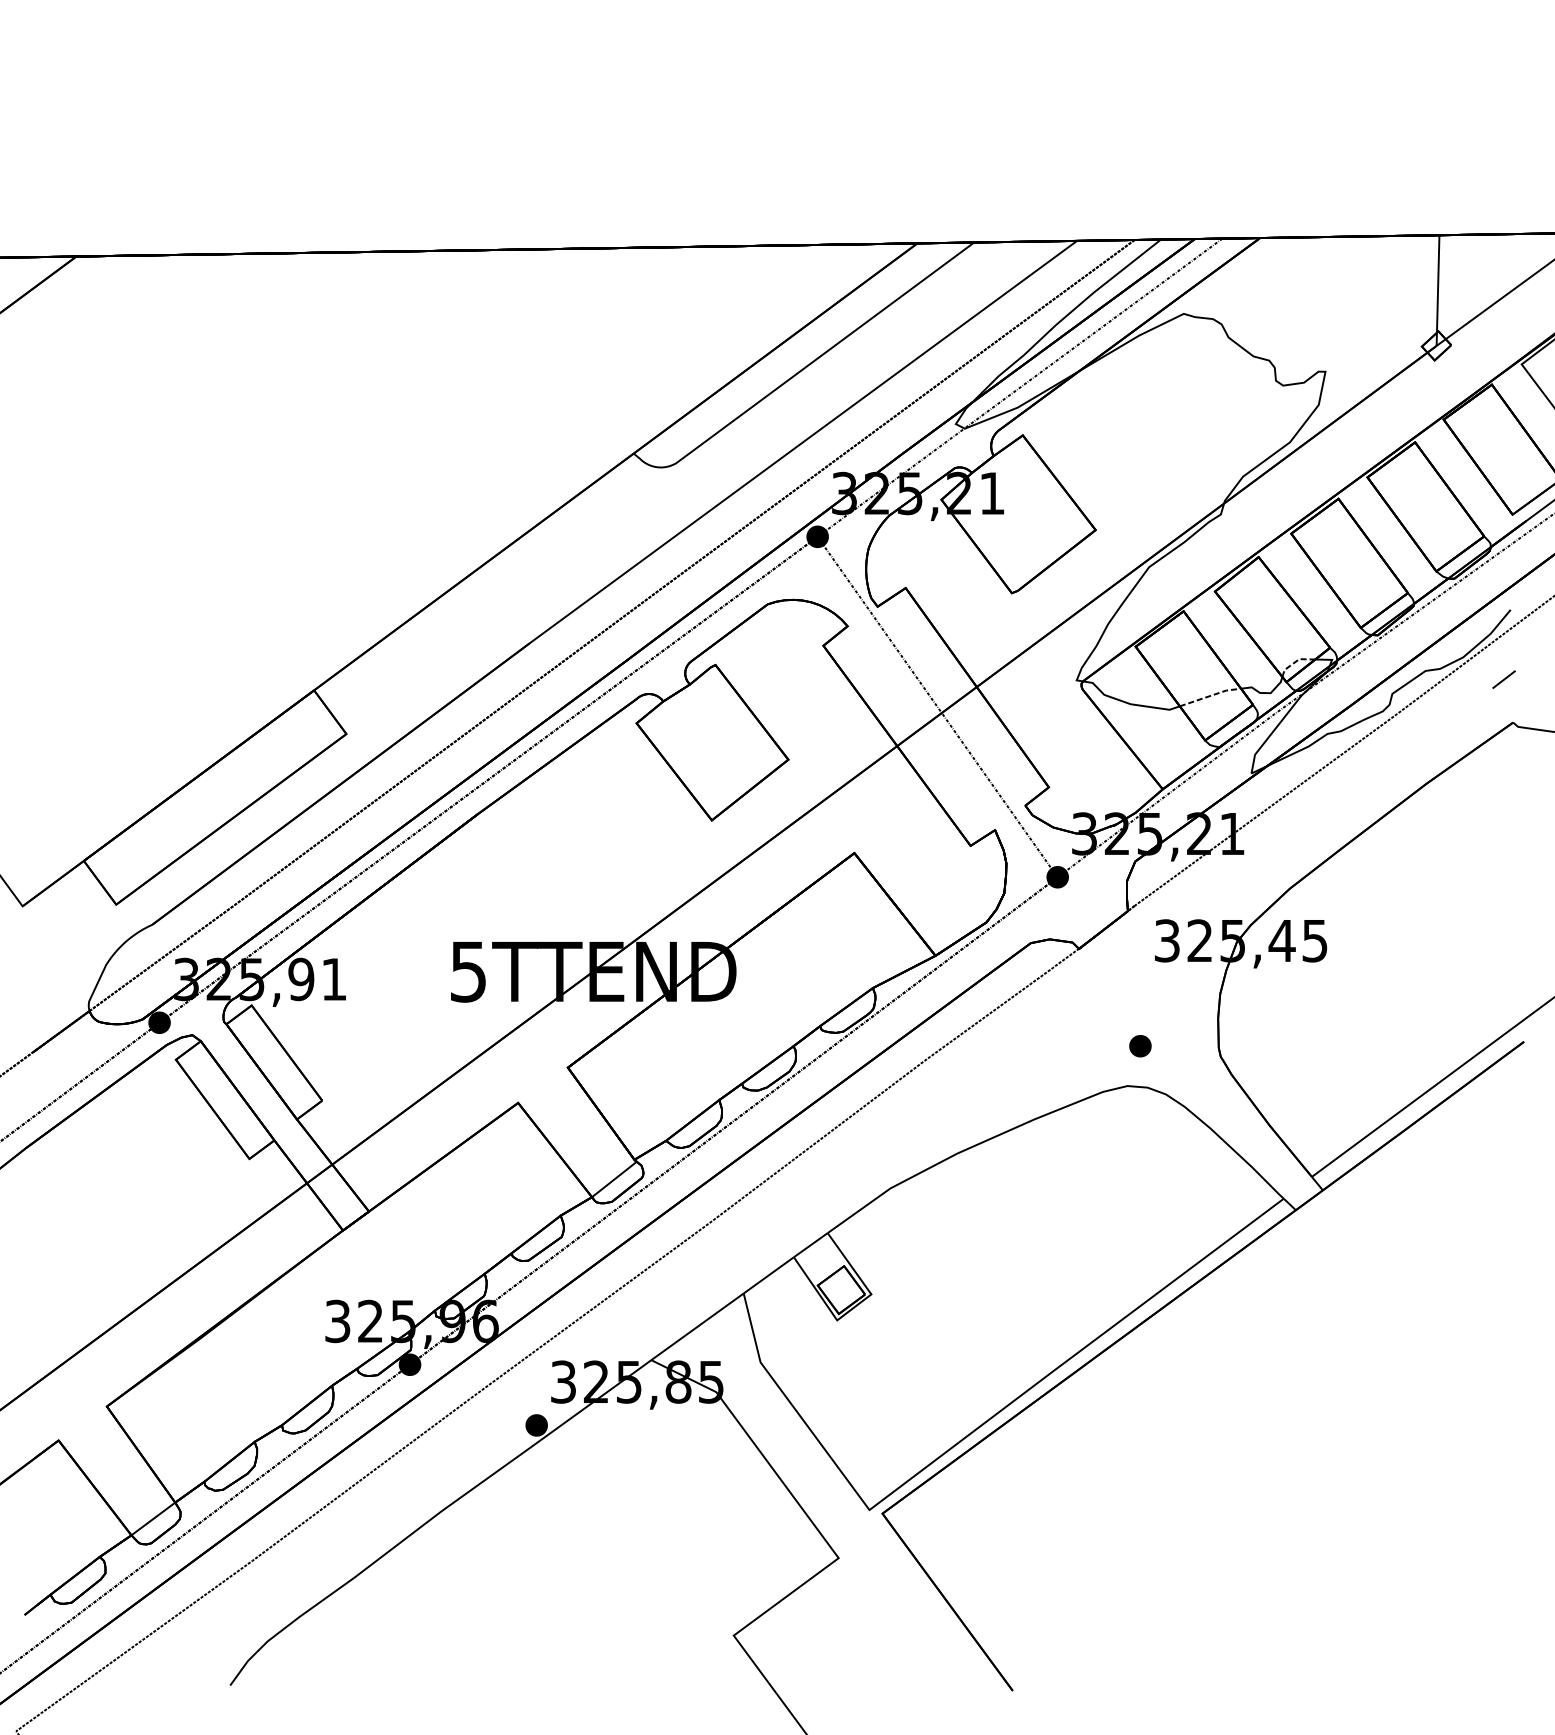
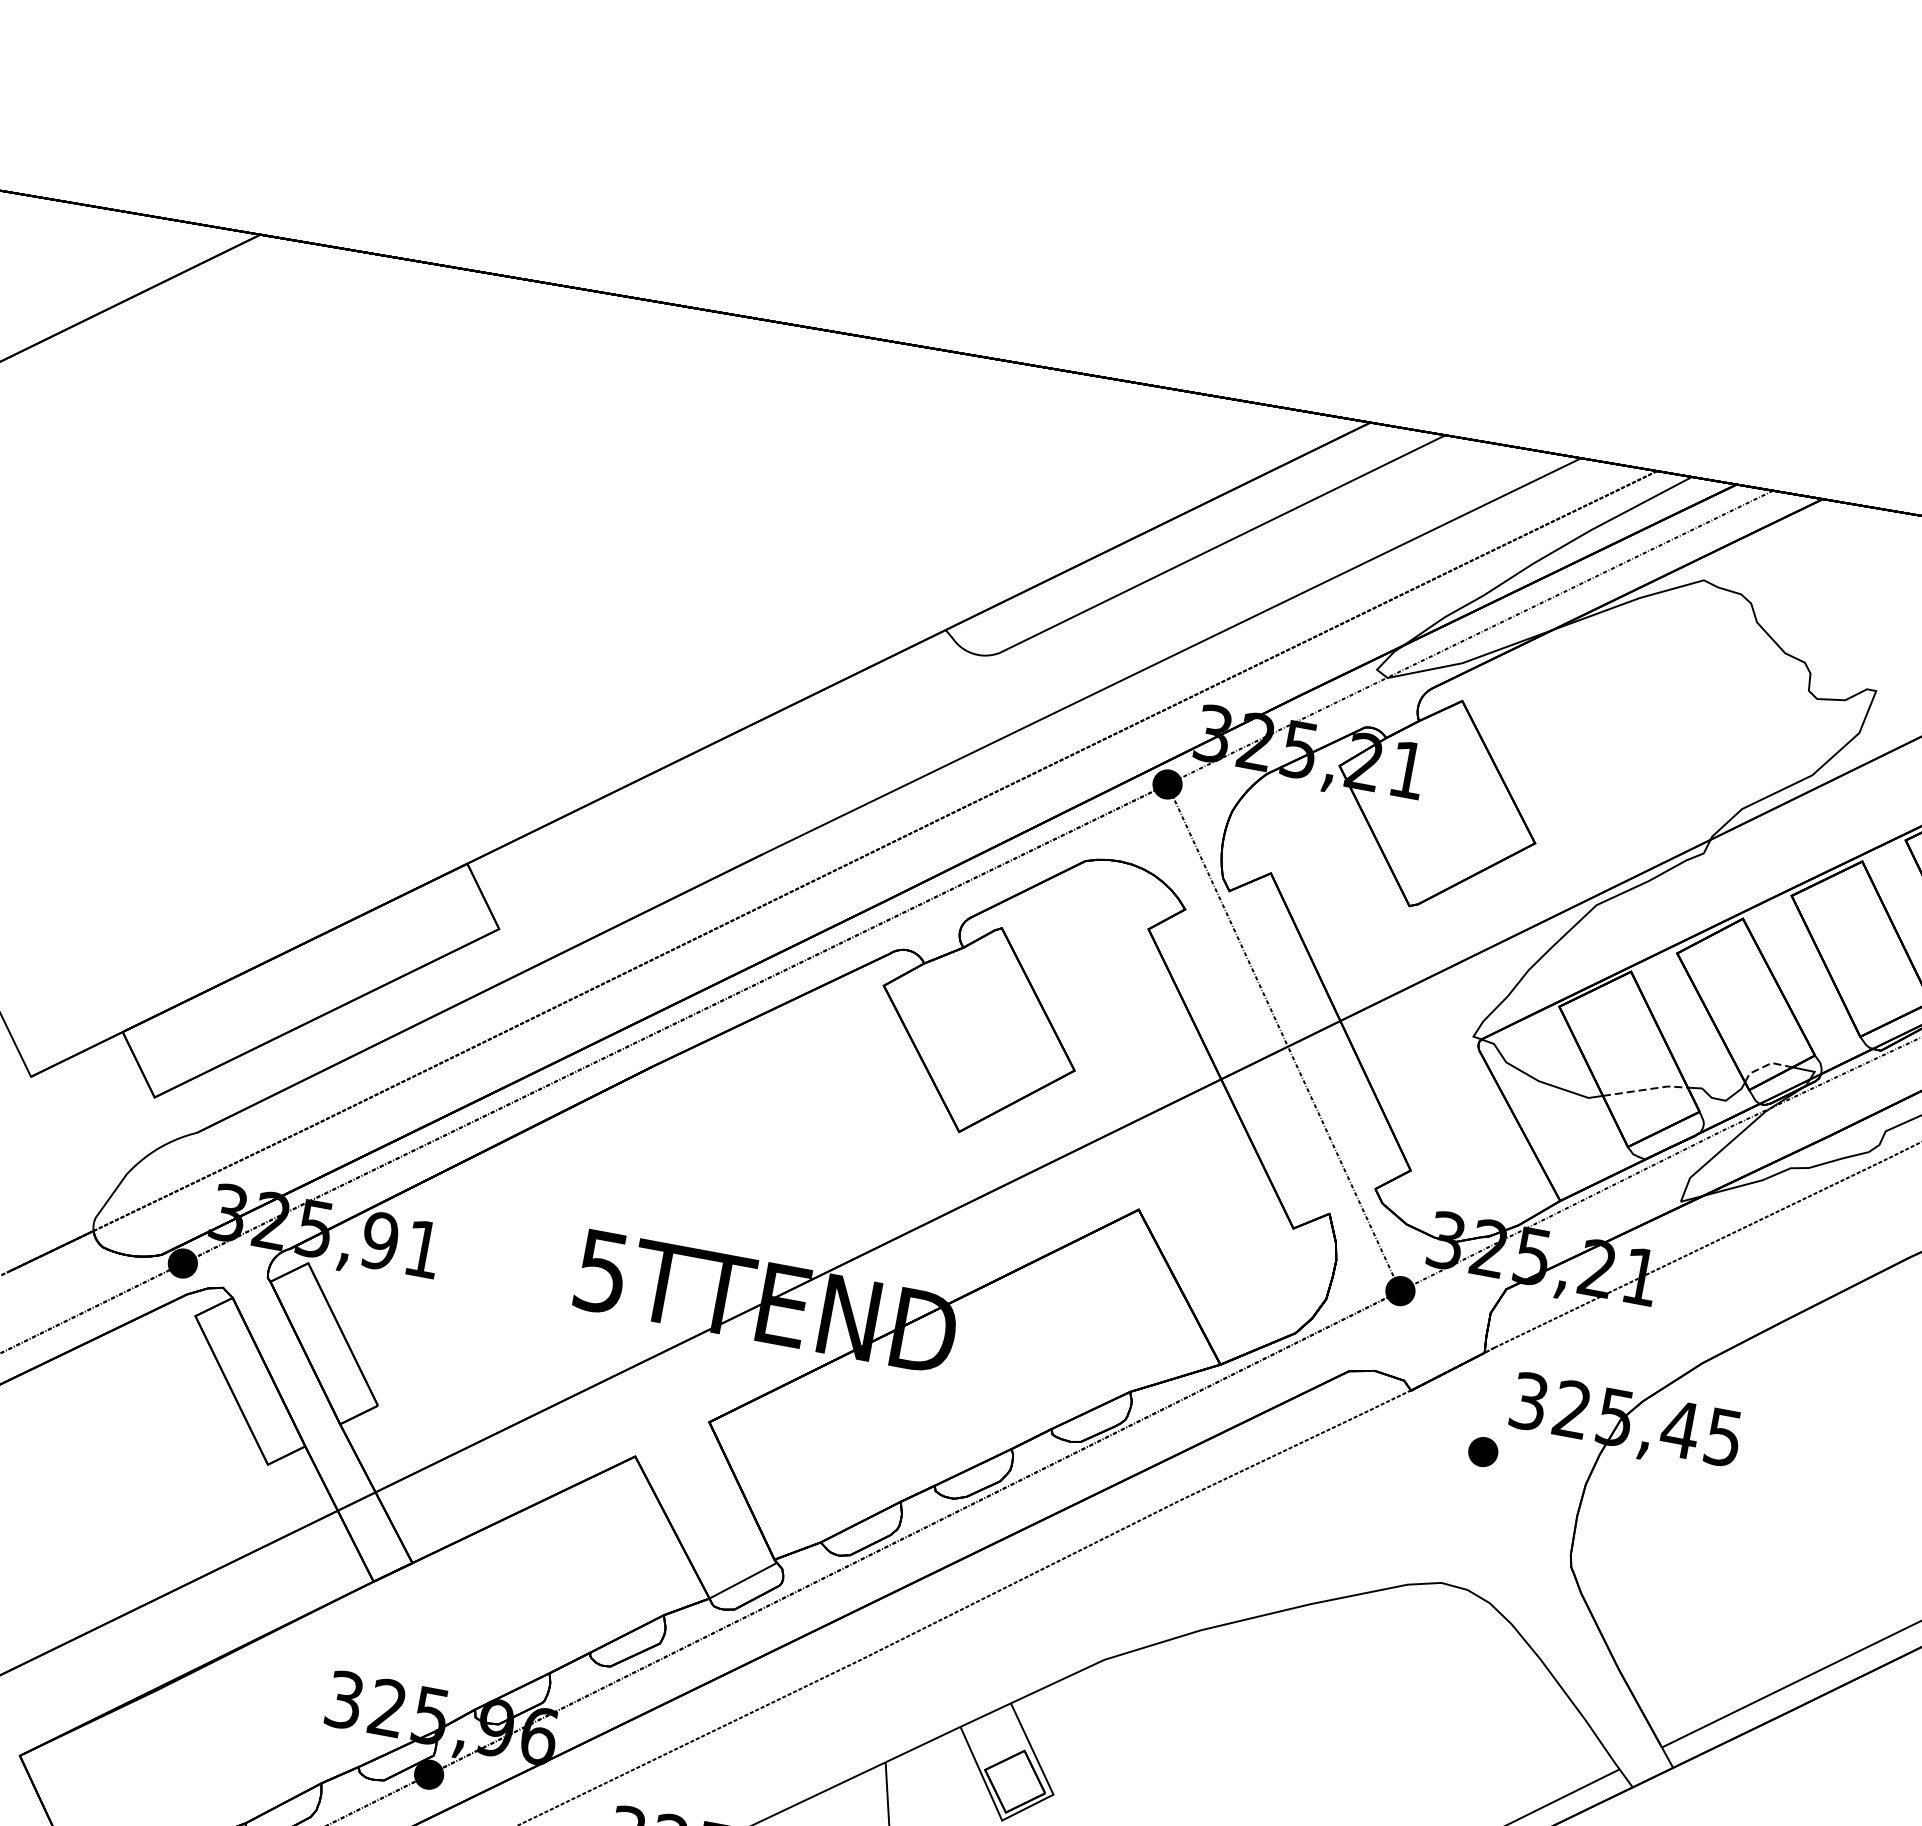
part: (1140, 1046) -> (1483, 1452), moved

